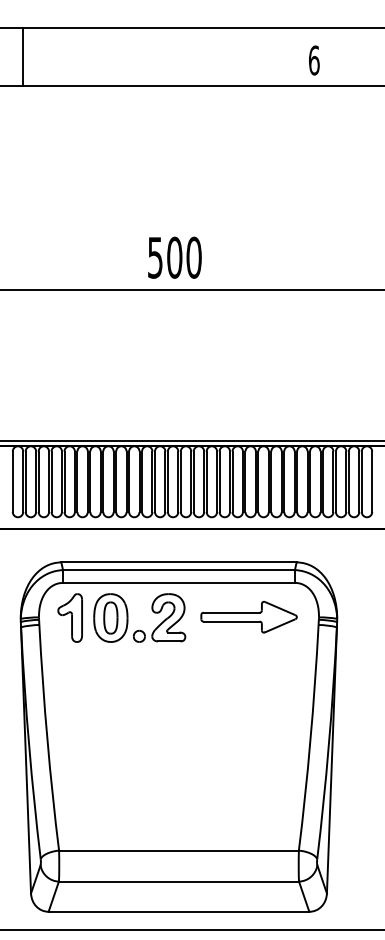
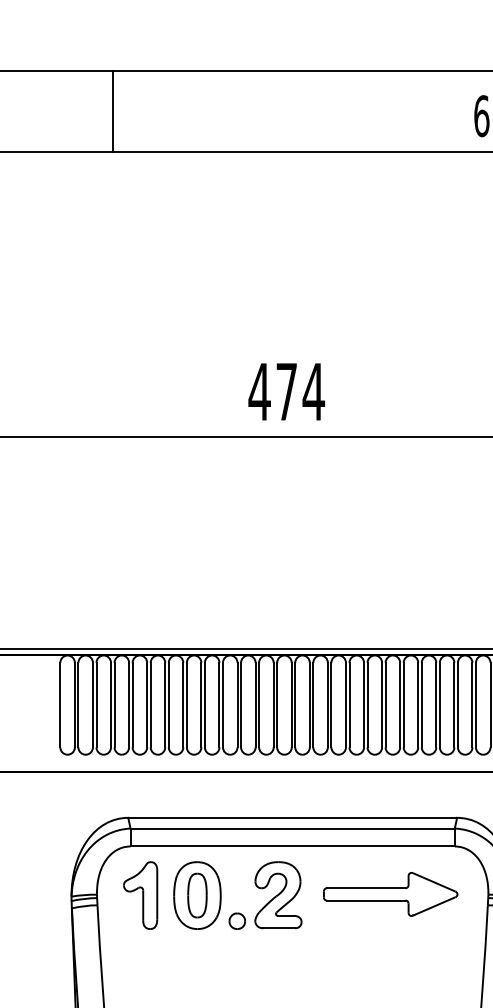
line: (23, 57) -> (113, 111), moved
text: (174, 257) -> (286, 391), 500 -> 474

